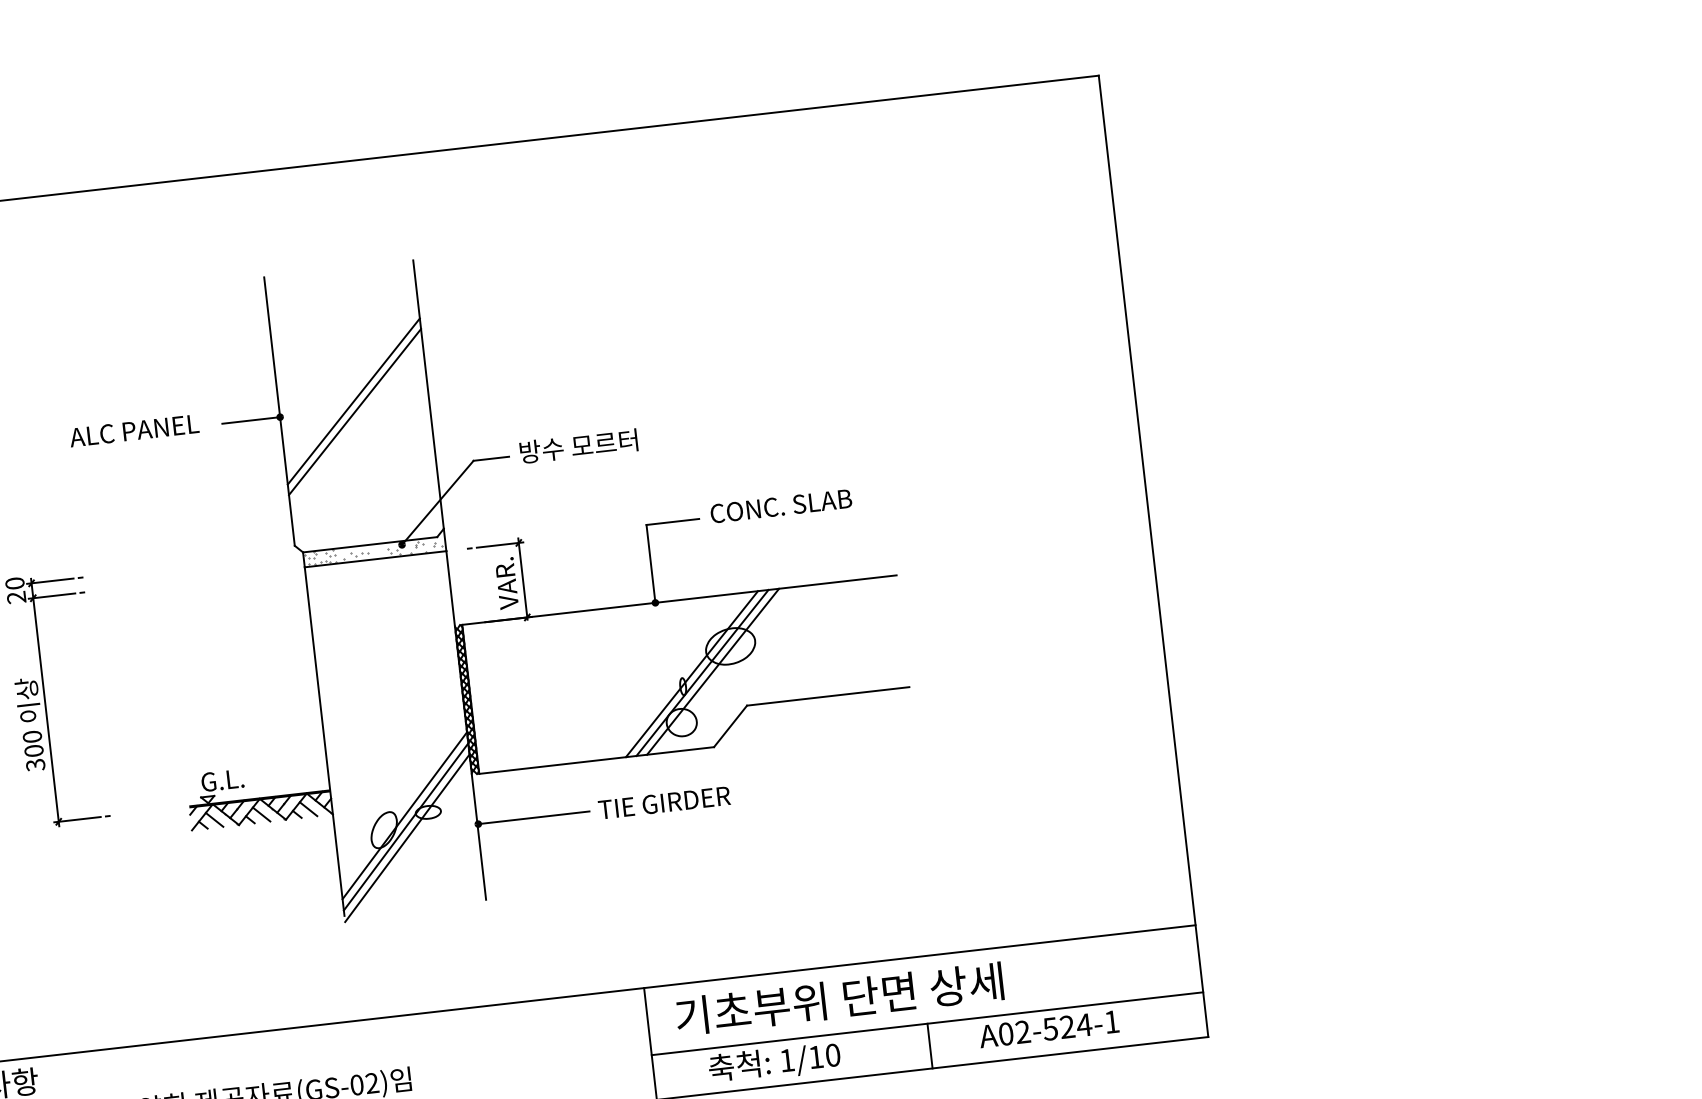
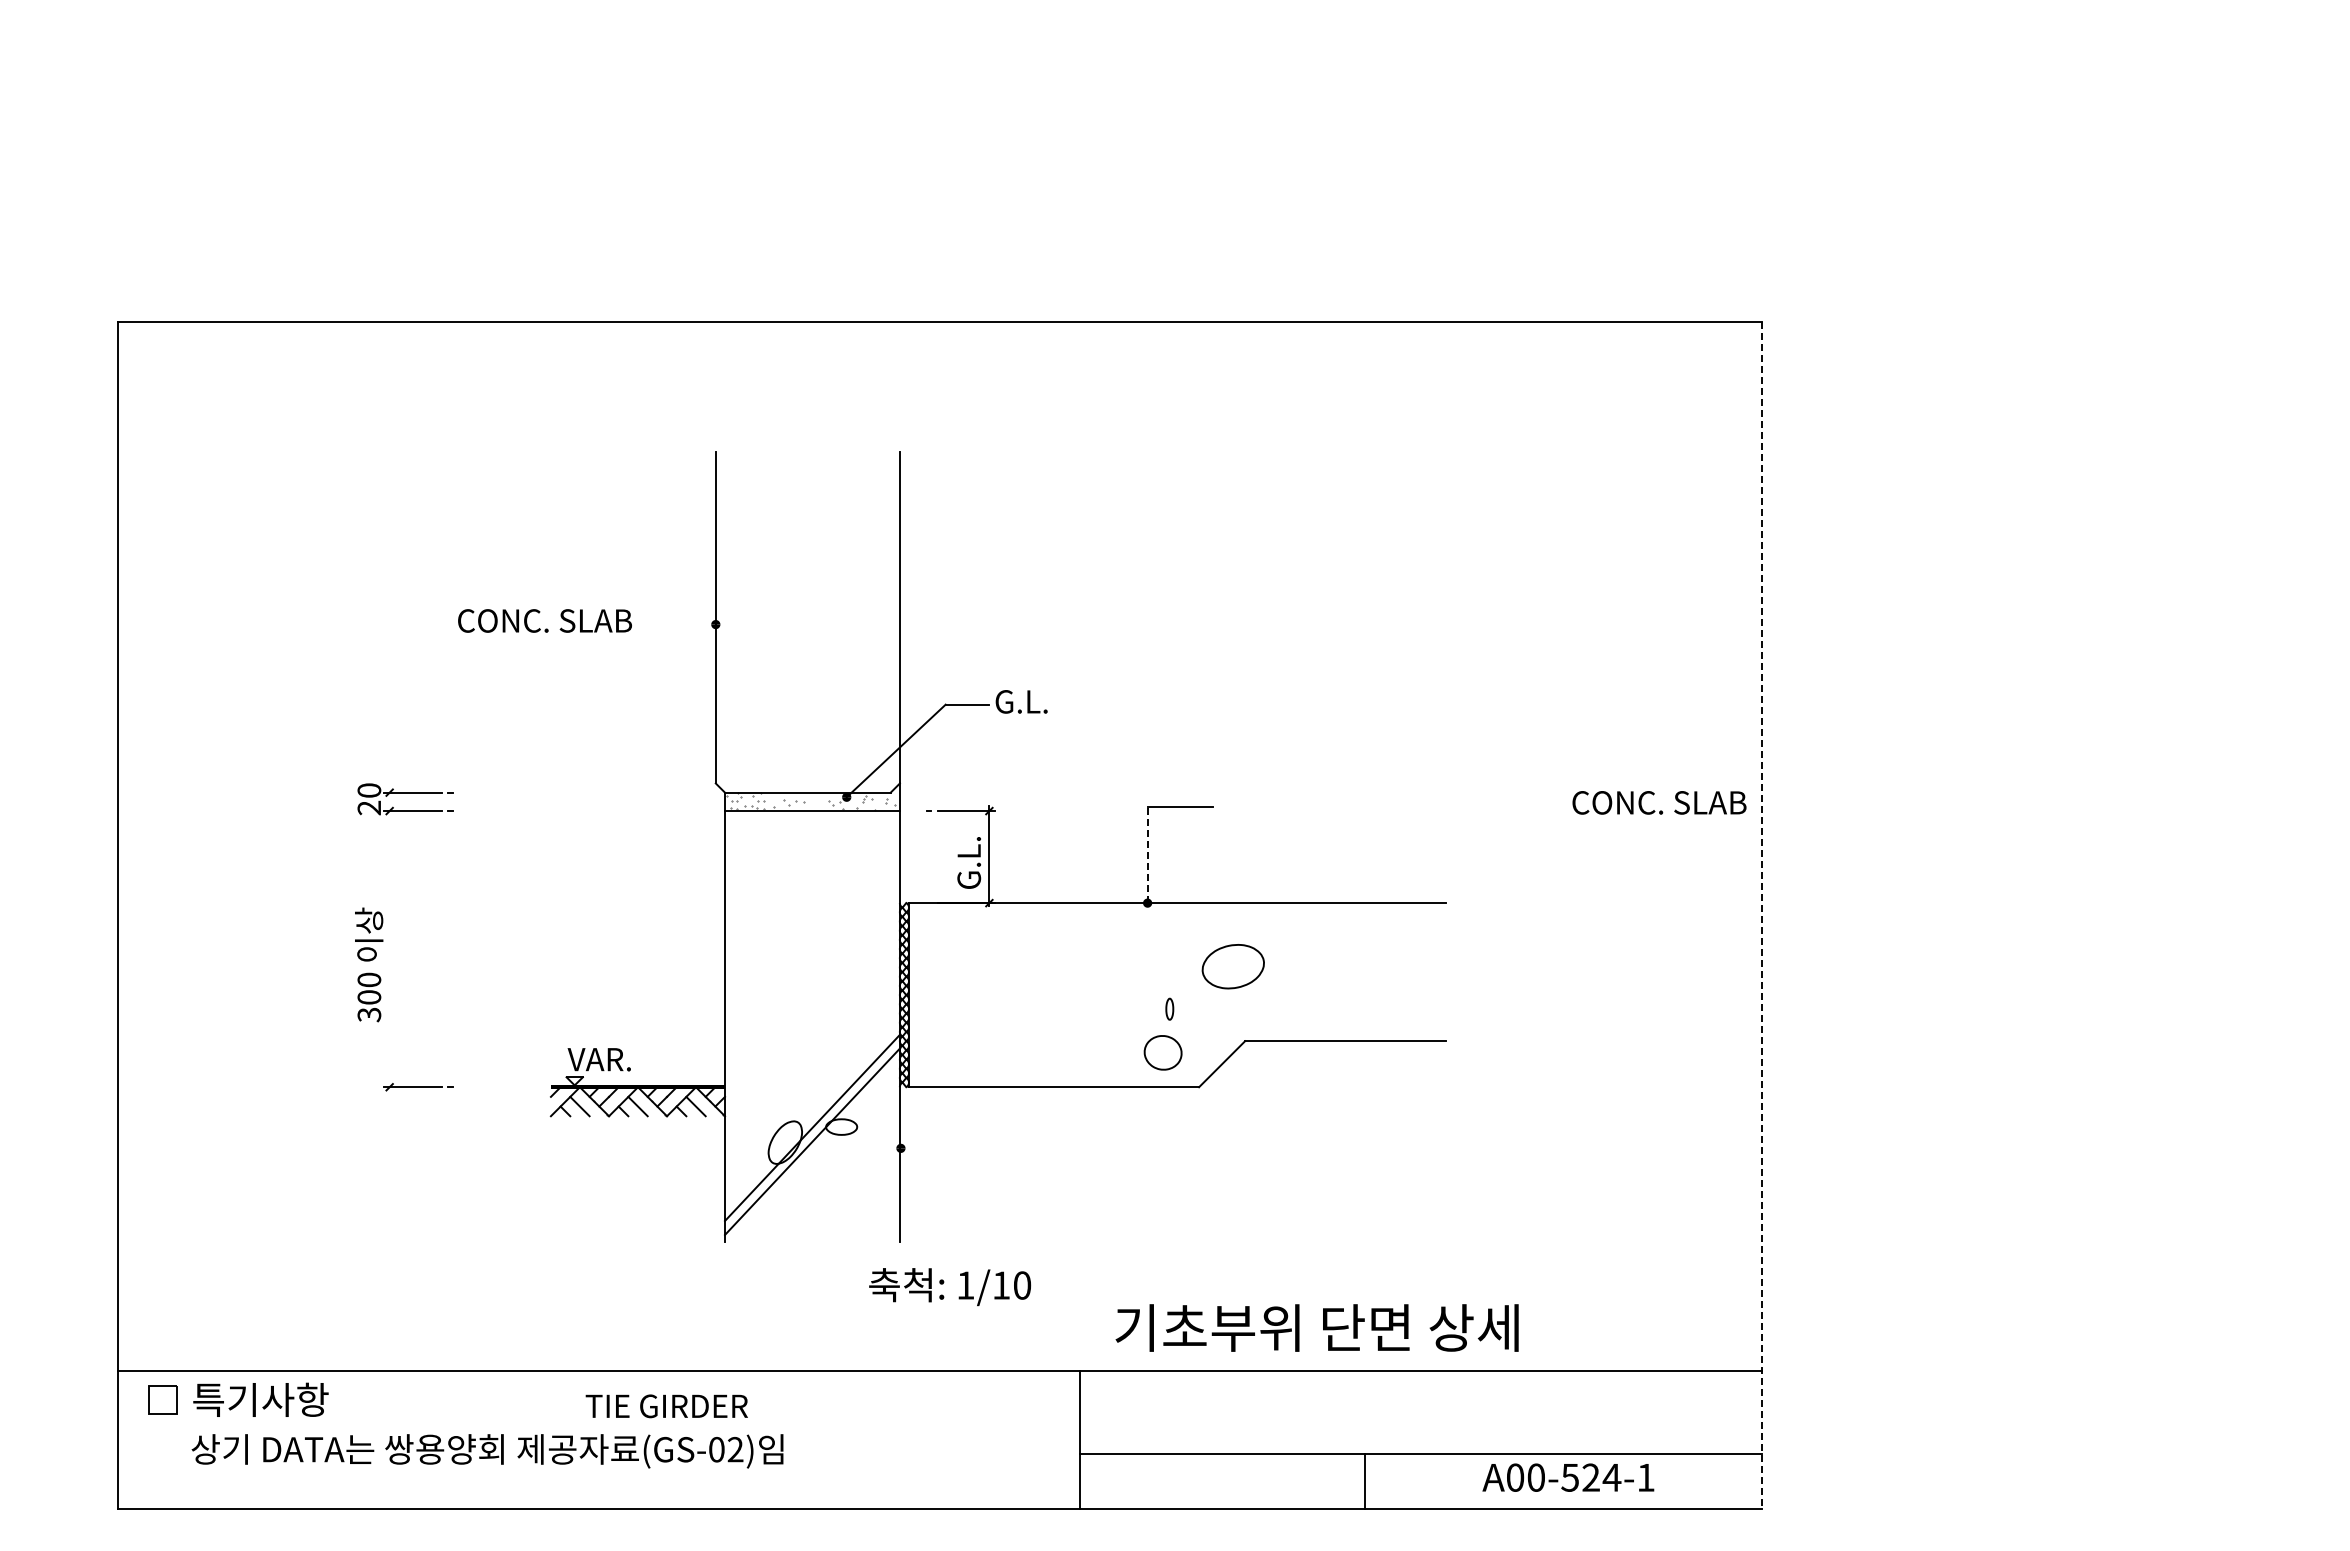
line: (353, 401) -> (807, 615), removed
line: (354, 411) -> (807, 628), removed
line: (250, 420) -> (679, 624), removed
text: (140, 429) -> (543, 620), ALC PANEL -> CONC. SLAB
text: (575, 446) -> (1071, 701), 방수 모르터 -> G.L.
text: (781, 505) -> (1659, 802), moved
line: (1153, 556) -> (1761, 915), solid -> dashed
line: (650, 563) -> (1147, 854), solid -> dashed
text: (507, 583) -> (969, 858), VAR. -> G.L.
line: (713, 672) -> (1208, 995), removed
line: (702, 673) -> (1195, 995), removed
line: (692, 674) -> (1182, 995), removed
line: (45, 702) -> (389, 939), removed
text: (225, 780) -> (598, 1059), G.L. -> VAR.
text: (664, 803) -> (666, 1406), moved
line: (533, 817) -> (969, 1148), removed
line: (407, 838) -> (812, 1155), removed
text: (839, 998) -> (1316, 1327), moved
text: (1022, 1032) -> (1535, 1477), A02-524-1 -> A00-524-1
line: (929, 1045) -> (1364, 1481), moved
text: (775, 1063) -> (950, 1287), moved

